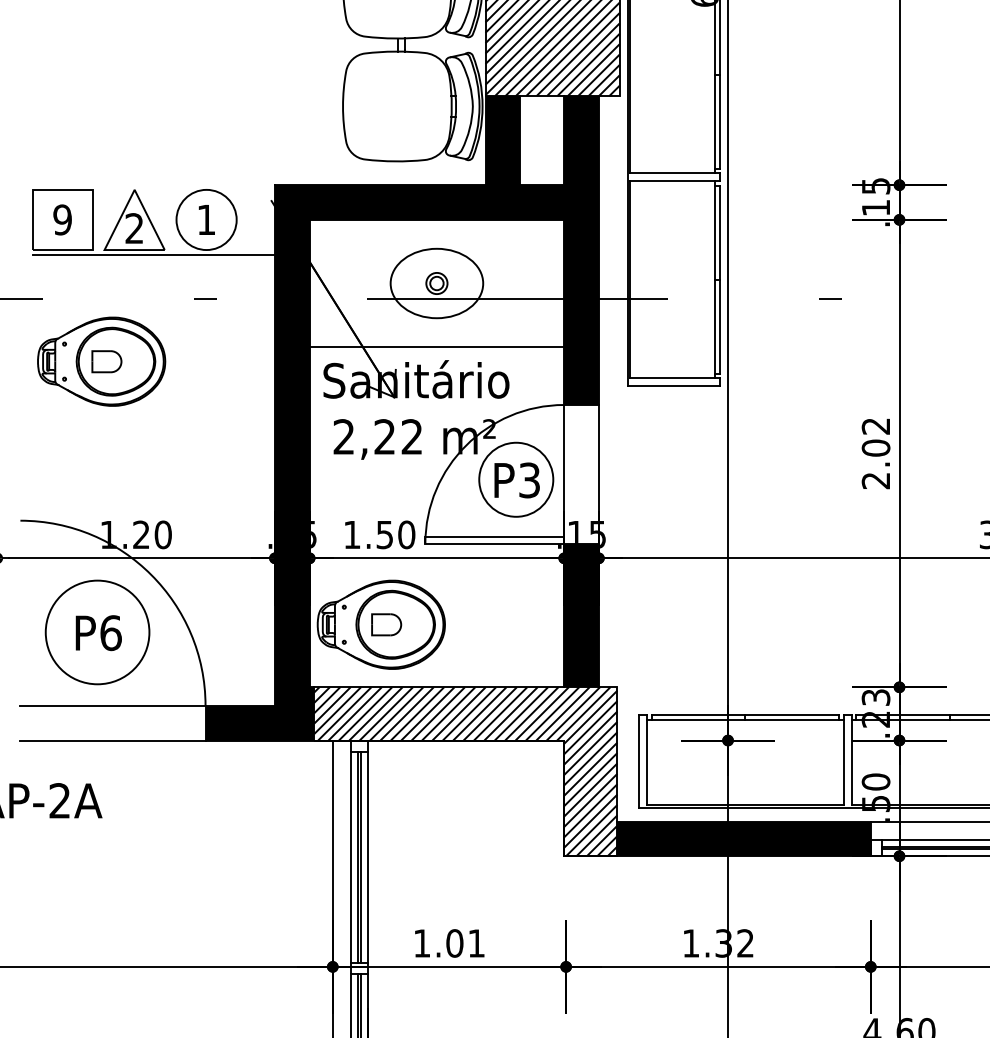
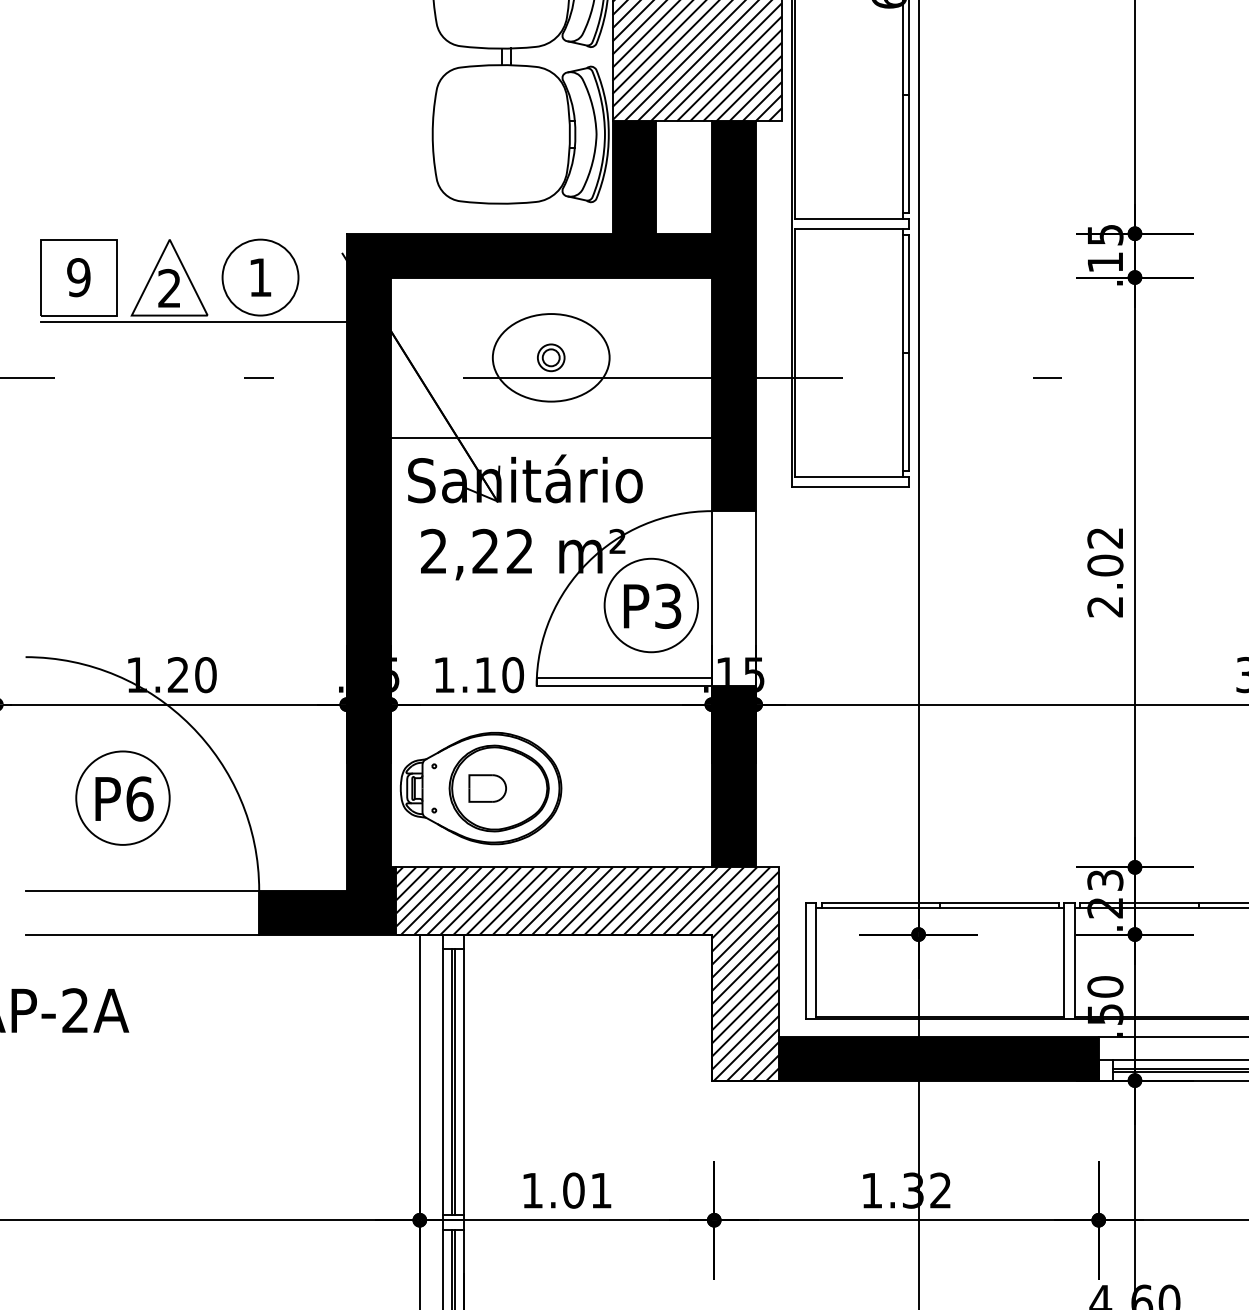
part: (101, 361) -> (127, 456), removed
text: (384, 535) -> (485, 675), 1.50 -> 1.10
circle: (97, 631) -> (122, 797), size x0.71

